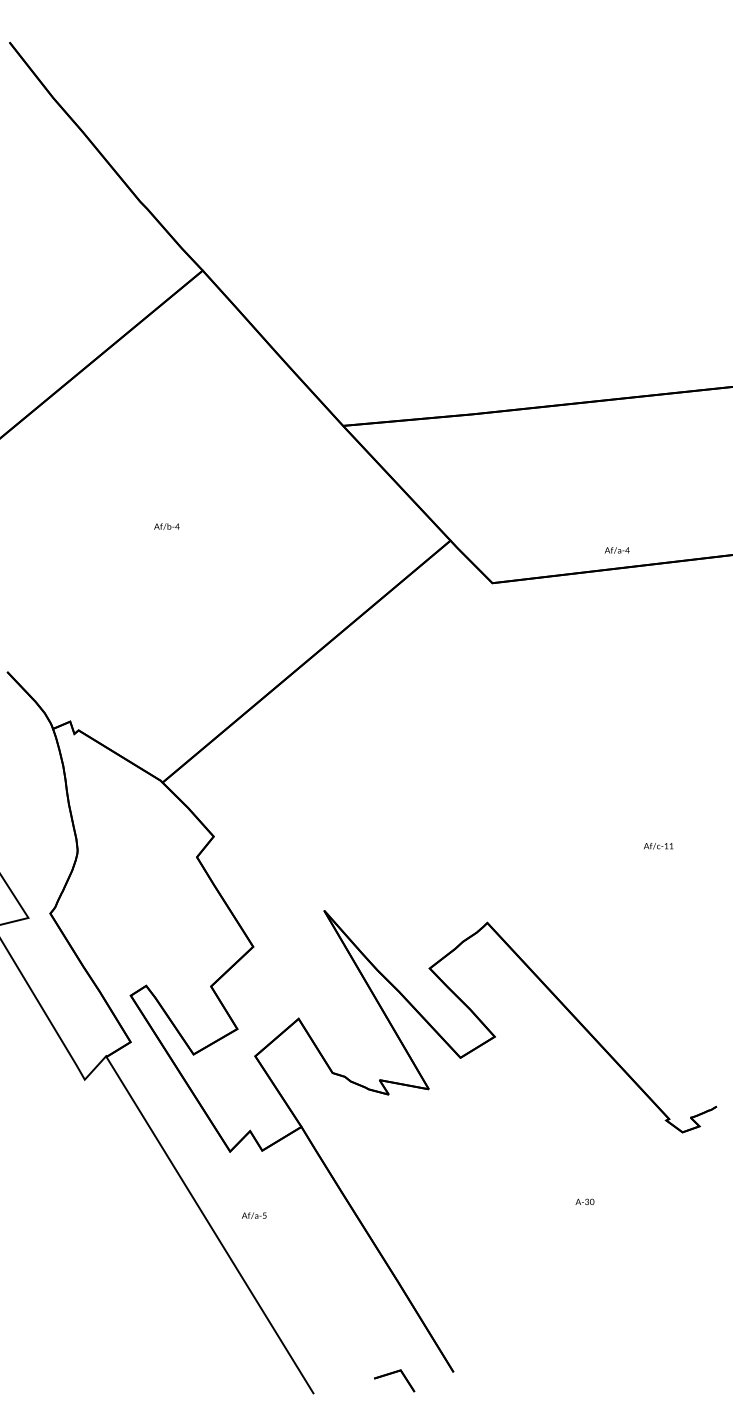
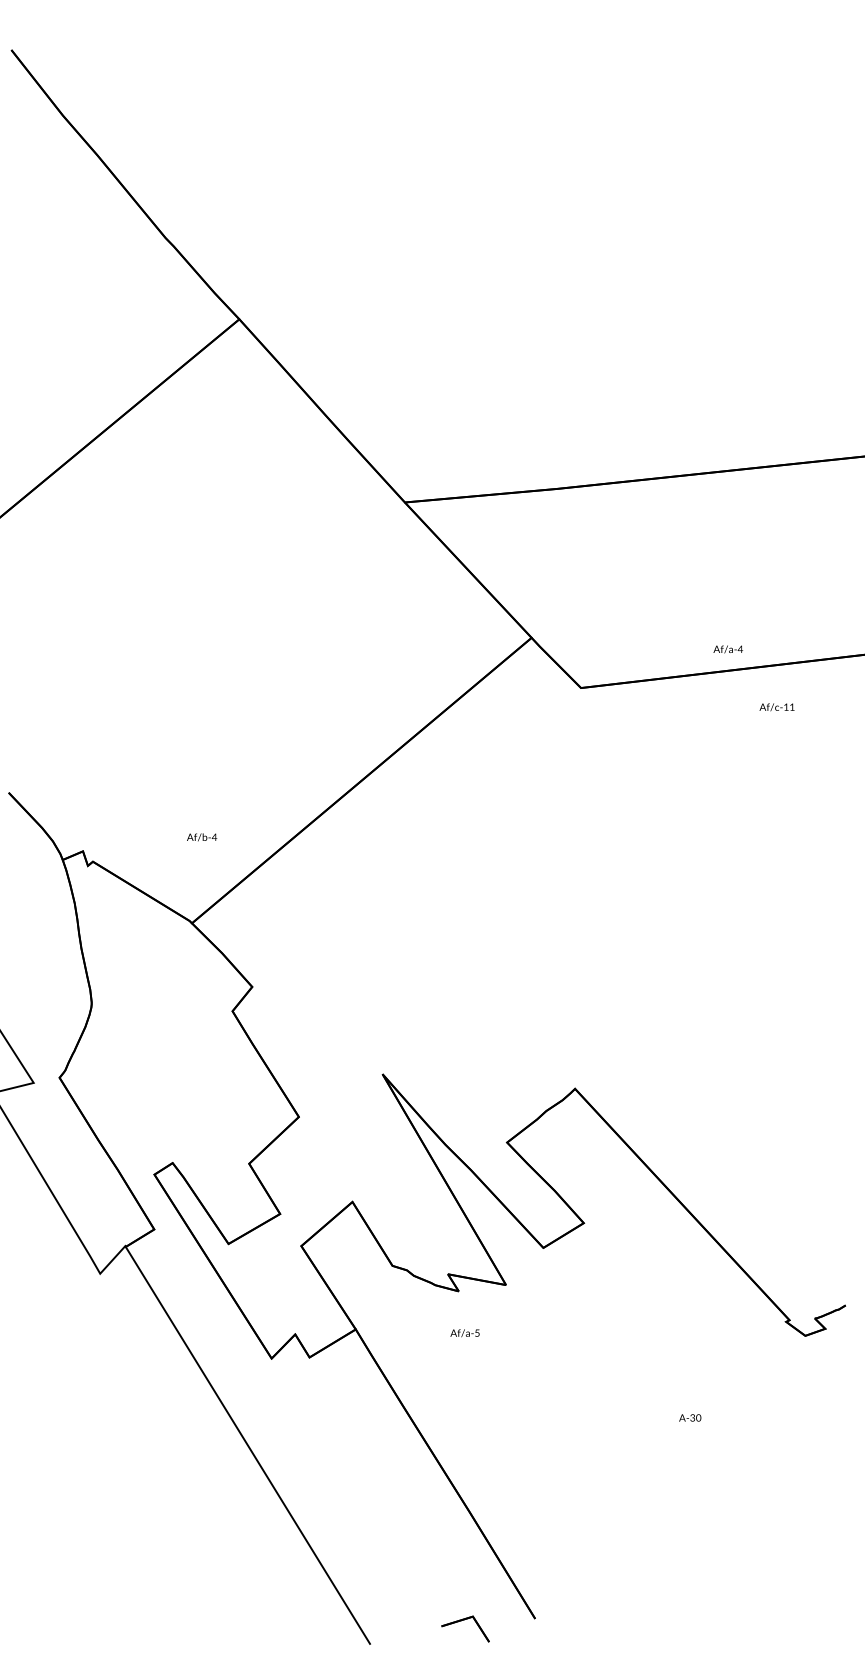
text: (167, 526) -> (202, 837), moved
text: (658, 846) -> (776, 707), moved
text: (253, 1215) -> (464, 1333), moved

